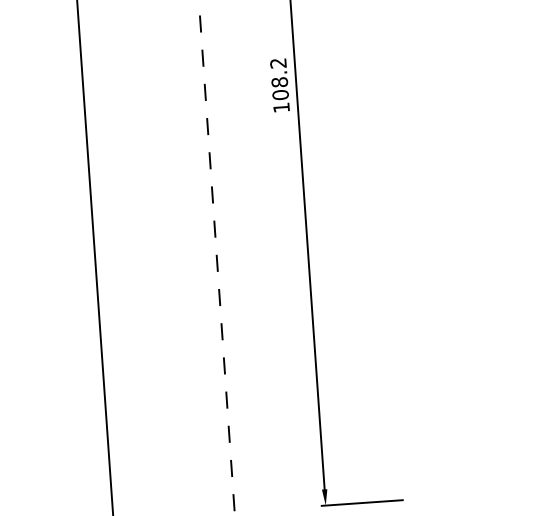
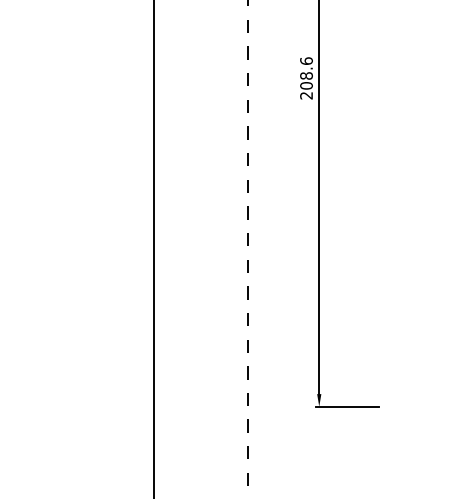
text: (279, 85) -> (306, 78), 108.2 -> 208.6

